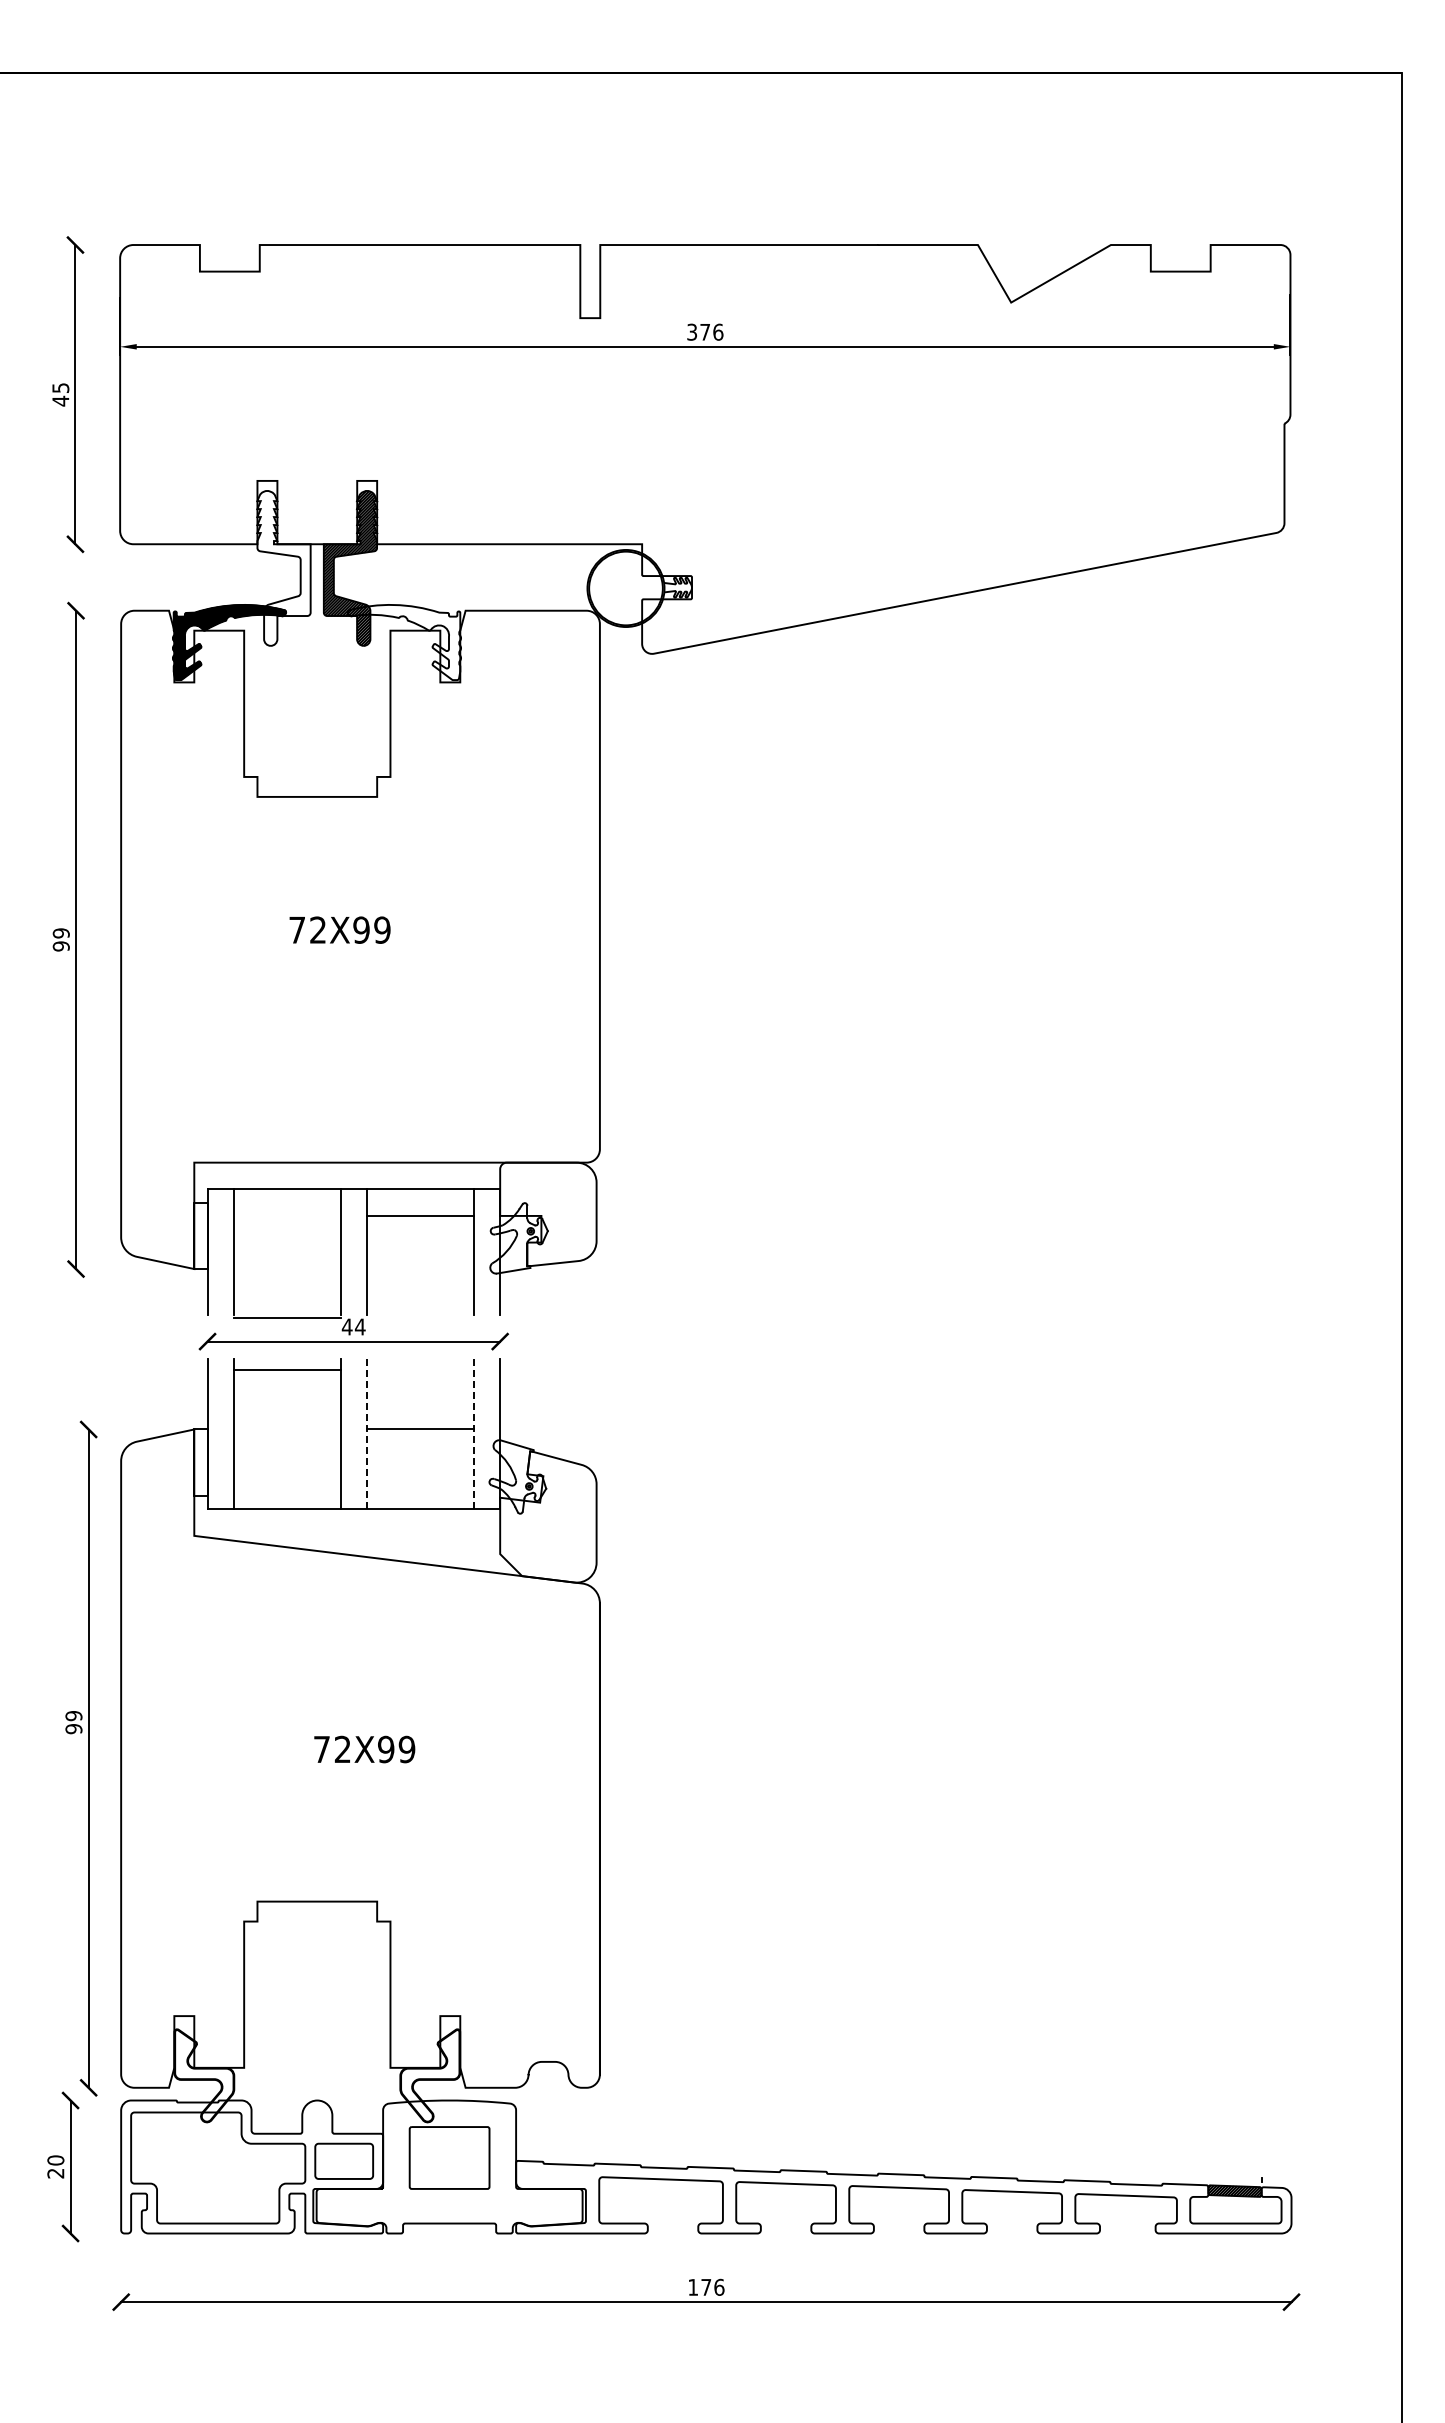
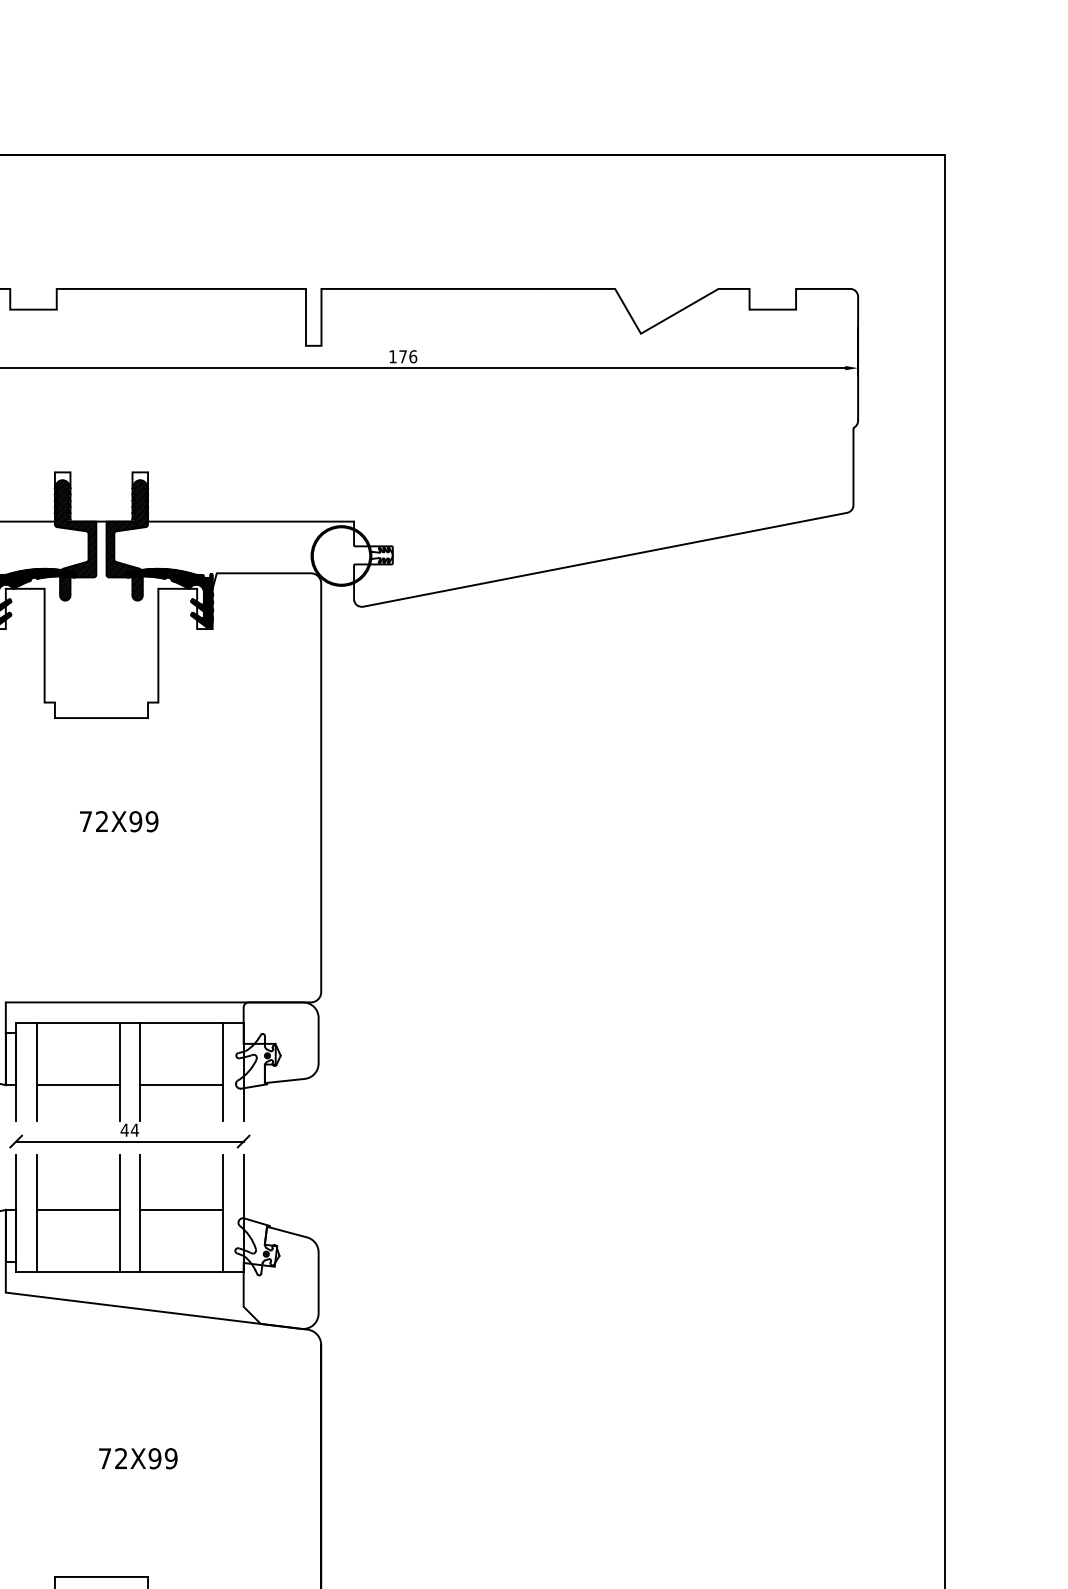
text: (691, 331) -> (392, 356), 376 -> 176
hatch: (283, 568) -> (75, 540), added
hatch: (404, 642) -> (169, 598), added
line: (420, 1216) -> (181, 1085), moved
line: (287, 1318) -> (78, 1085), moved
line: (287, 1370) -> (78, 1209), moved
line: (367, 1433) -> (140, 1213), dashed -> solid
line: (473, 1433) -> (222, 1213), dashed -> solid

